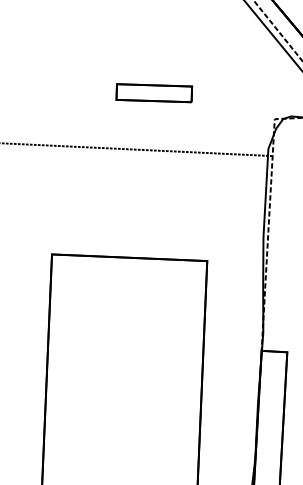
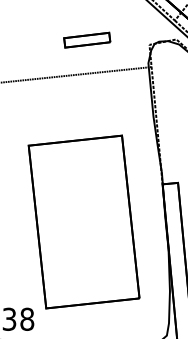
part: (154, 92) -> (87, 39), moved

